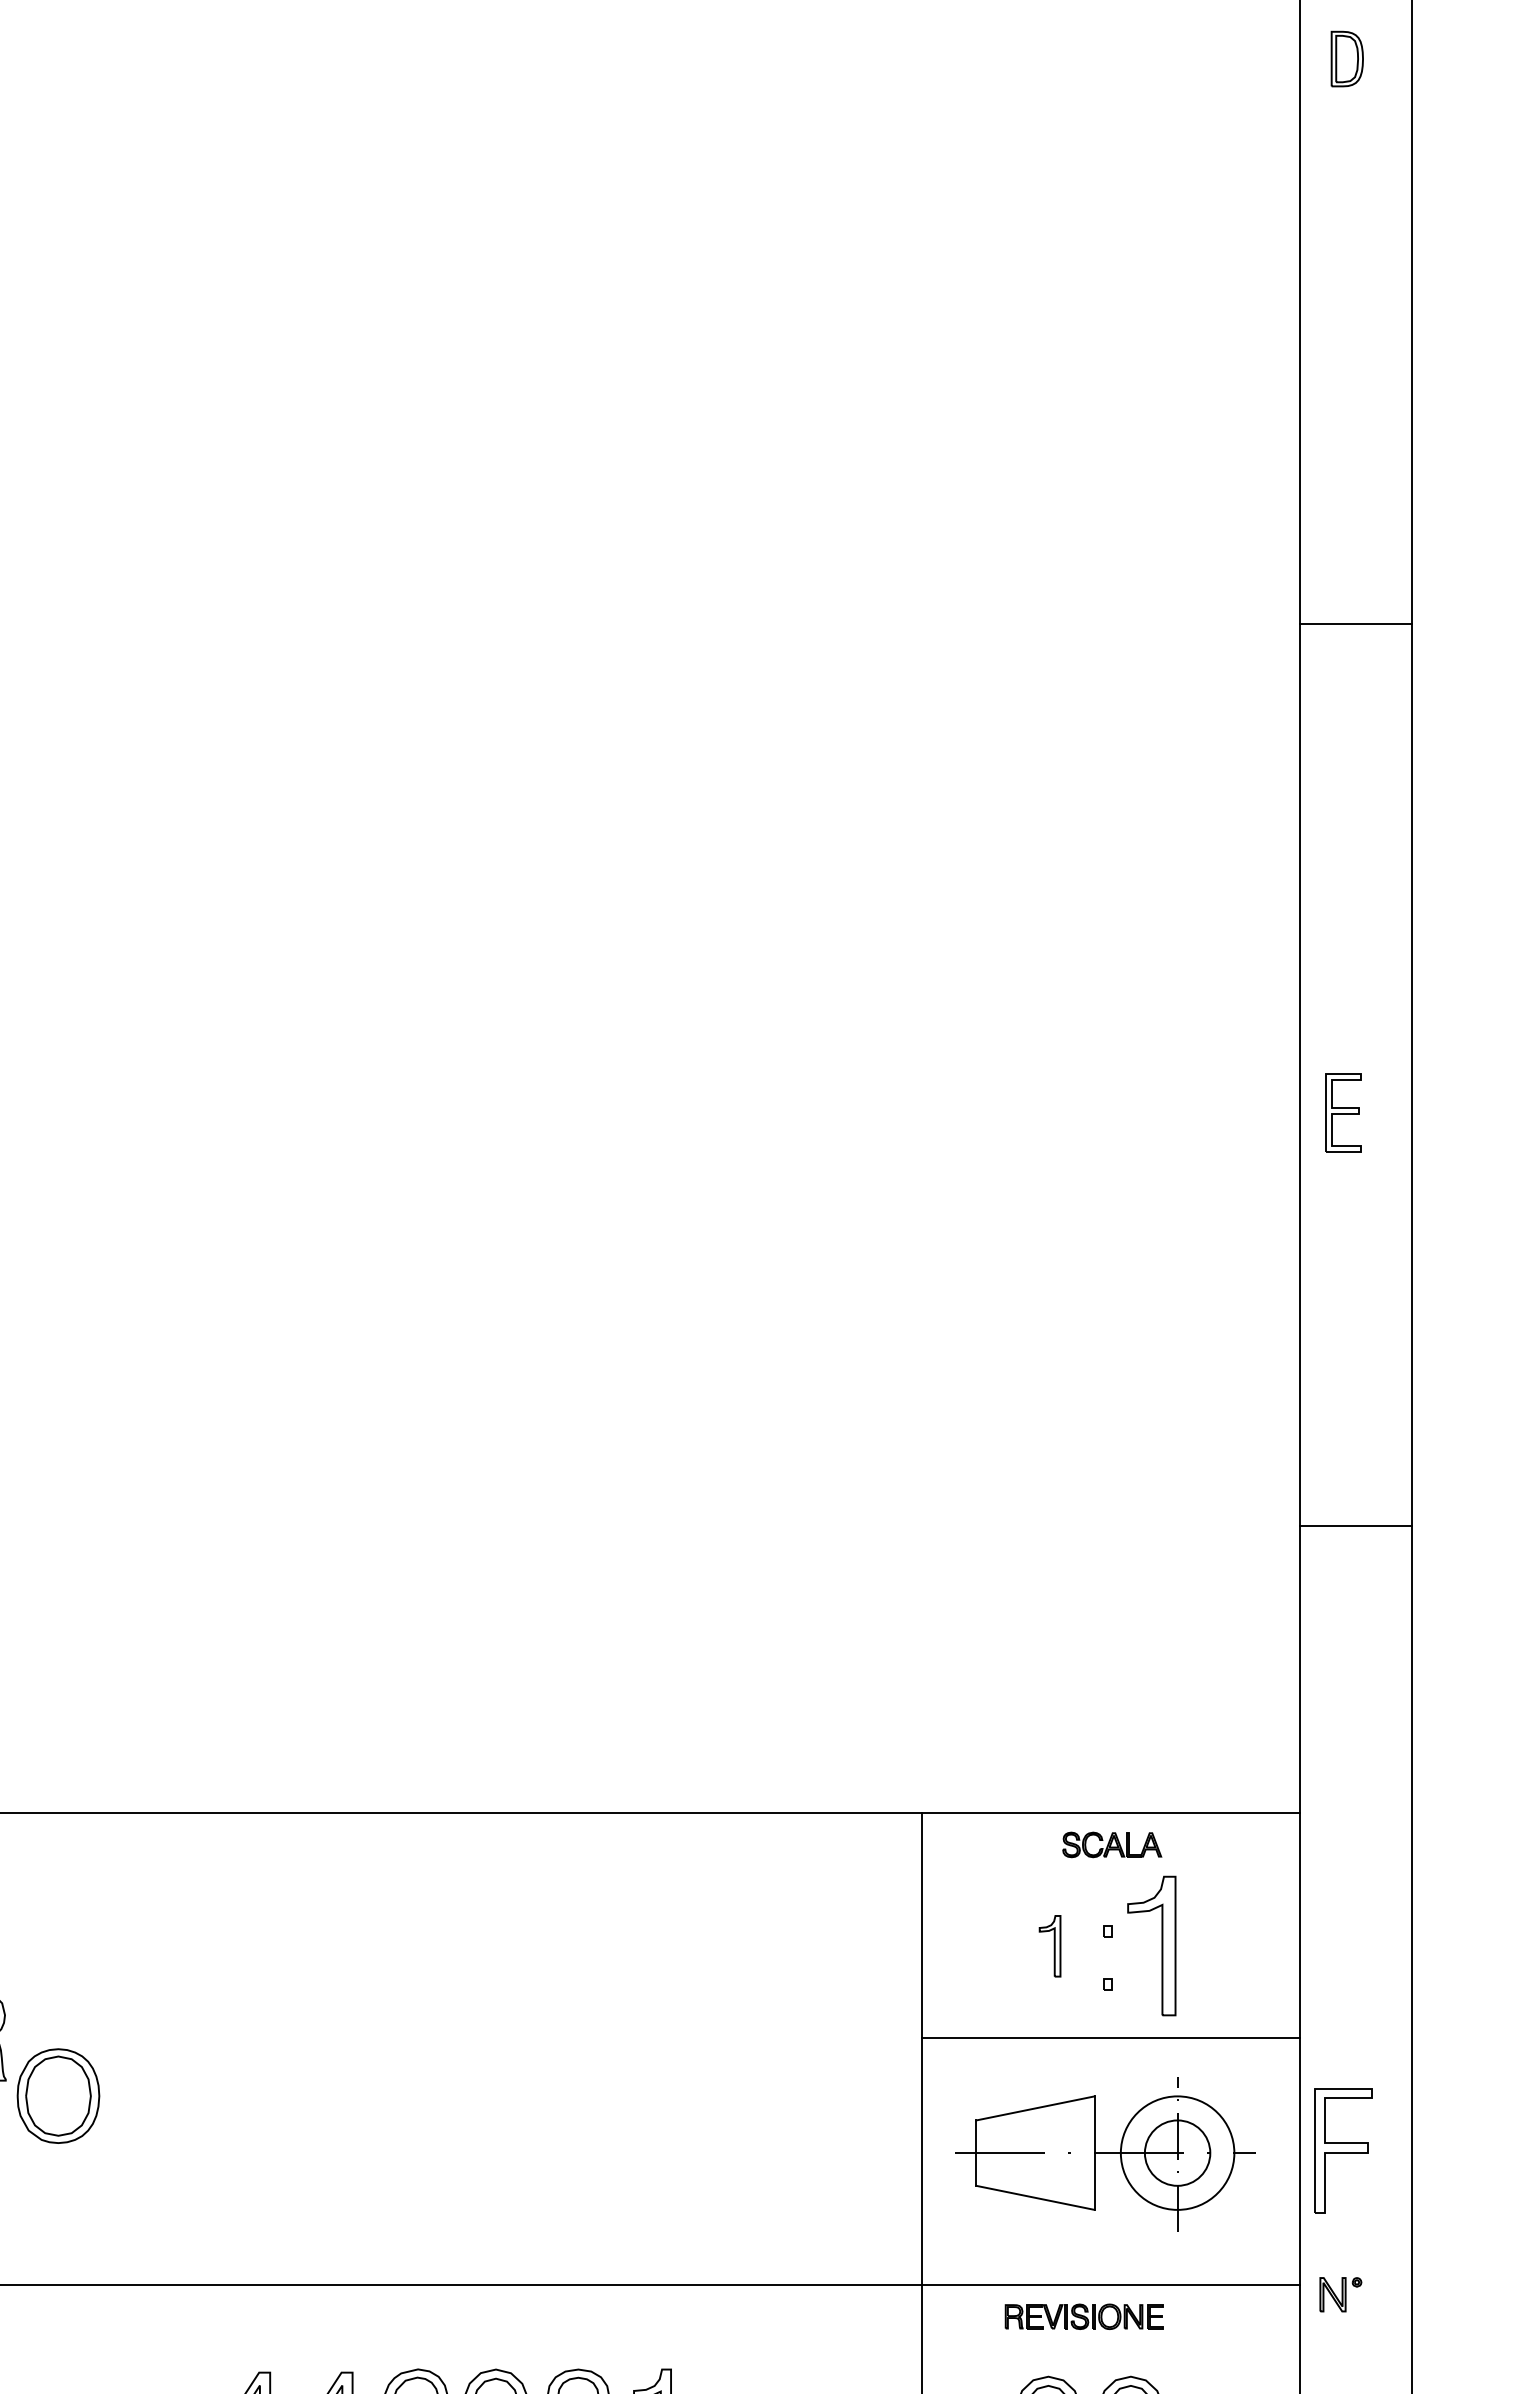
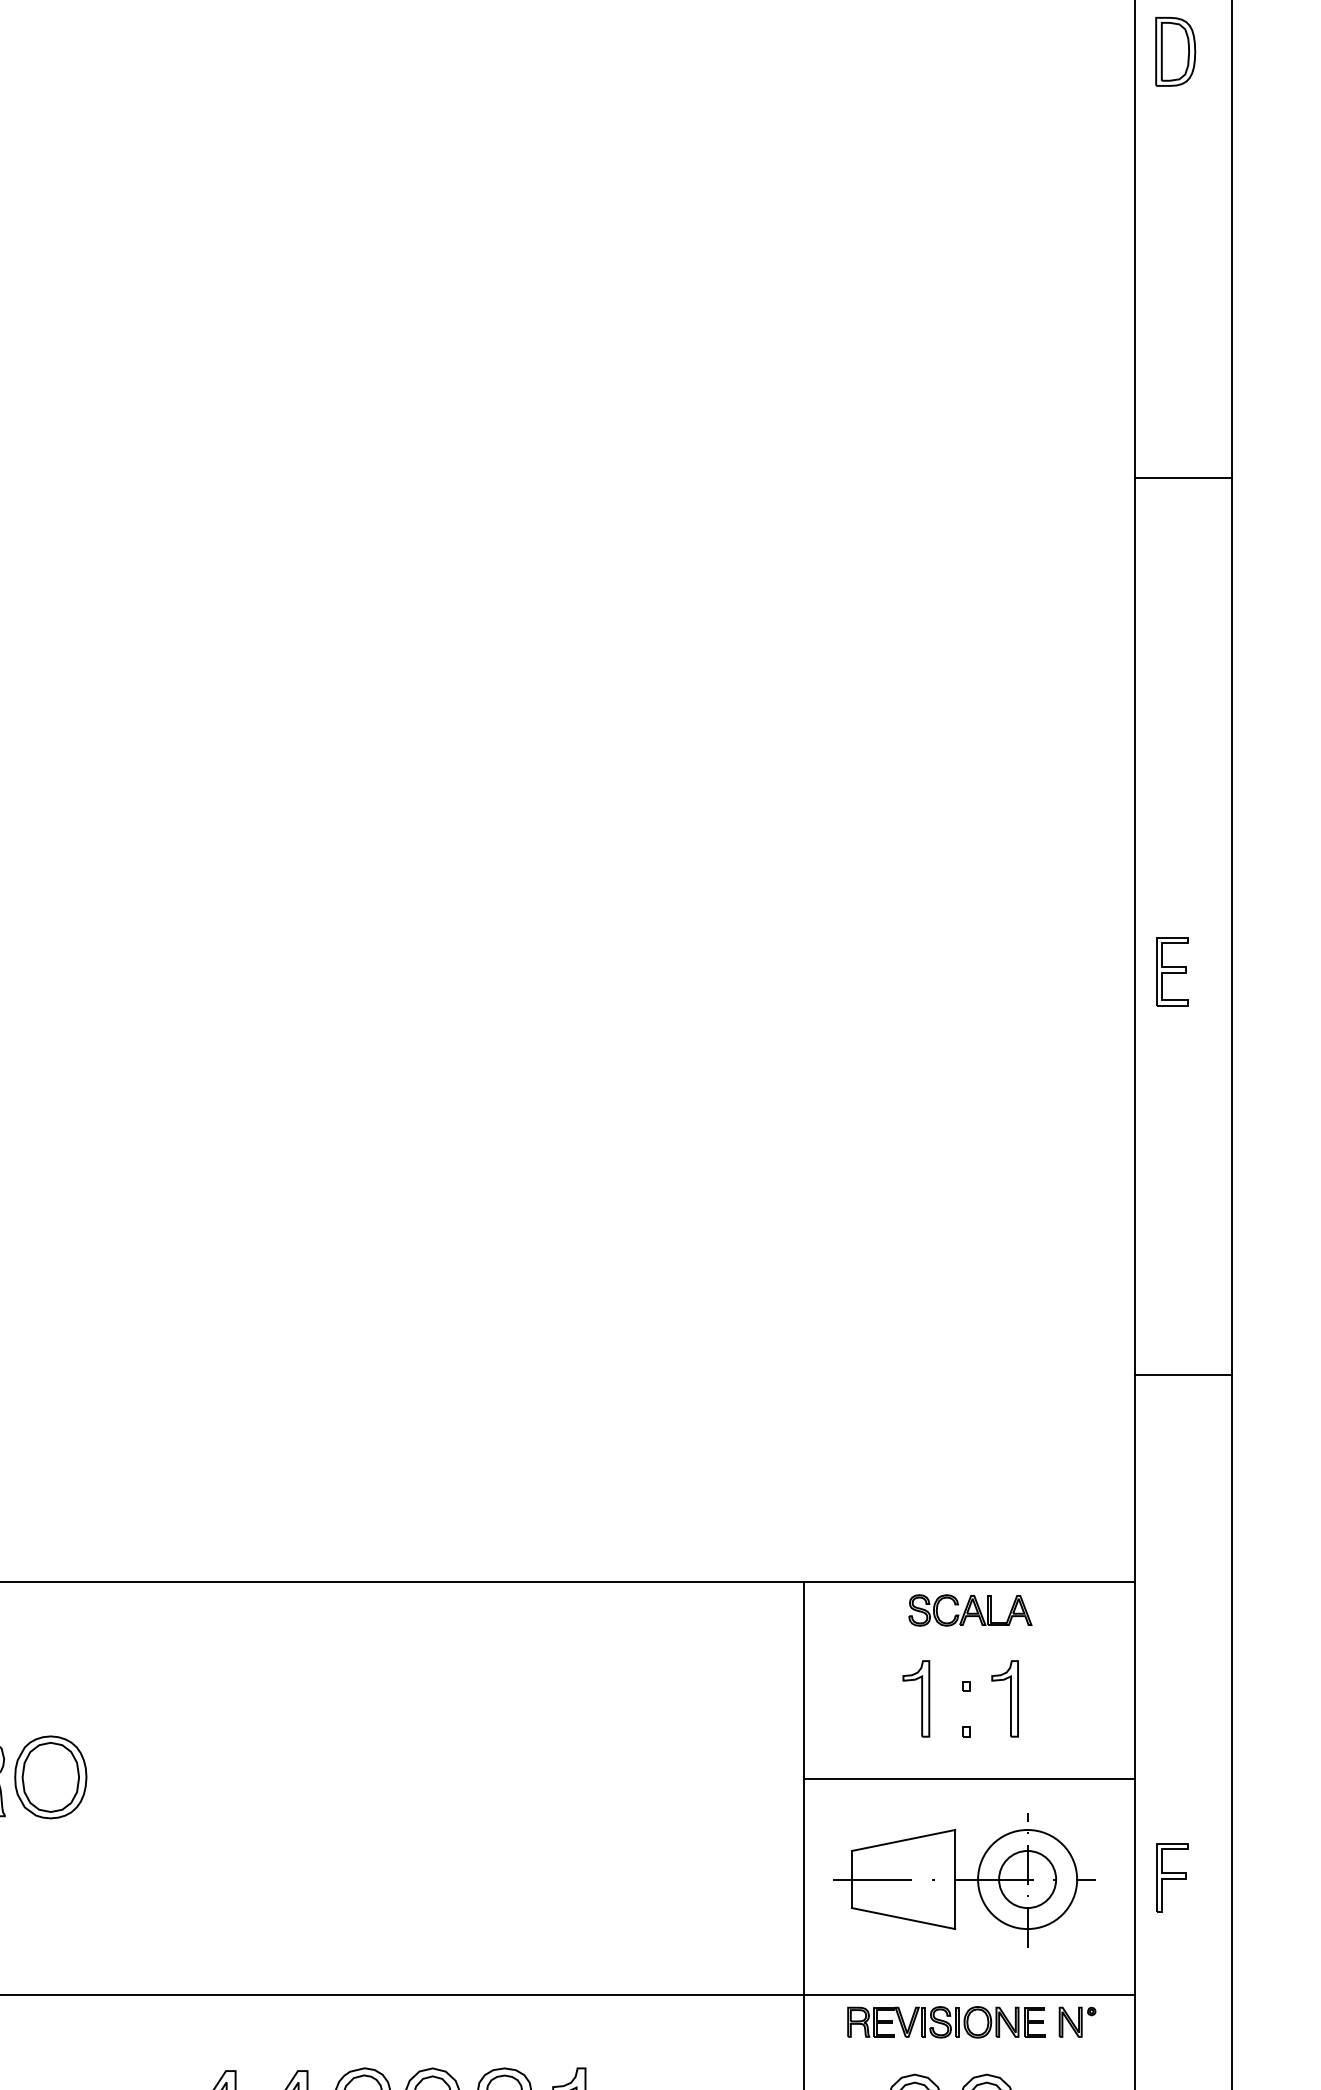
part: (1347, 58) -> (1175, 51), size x1.43
line: (1355, 623) -> (1182, 477), moved
line: (1355, 1526) -> (1182, 1375), moved
part: (1112, 1844) -> (970, 1610), size x1.43
part: (1049, 1946) -> (915, 1699), size x1.43
part: (1151, 1946) -> (1004, 1699), size x0.62
part: (58, 2095) -> (50, 1776), moved
part: (1343, 2150) -> (1172, 1877), size x0.62
part: (1340, 2294) -> (1077, 2022), moved
part: (1084, 2316) -> (946, 2022), size x1.43

